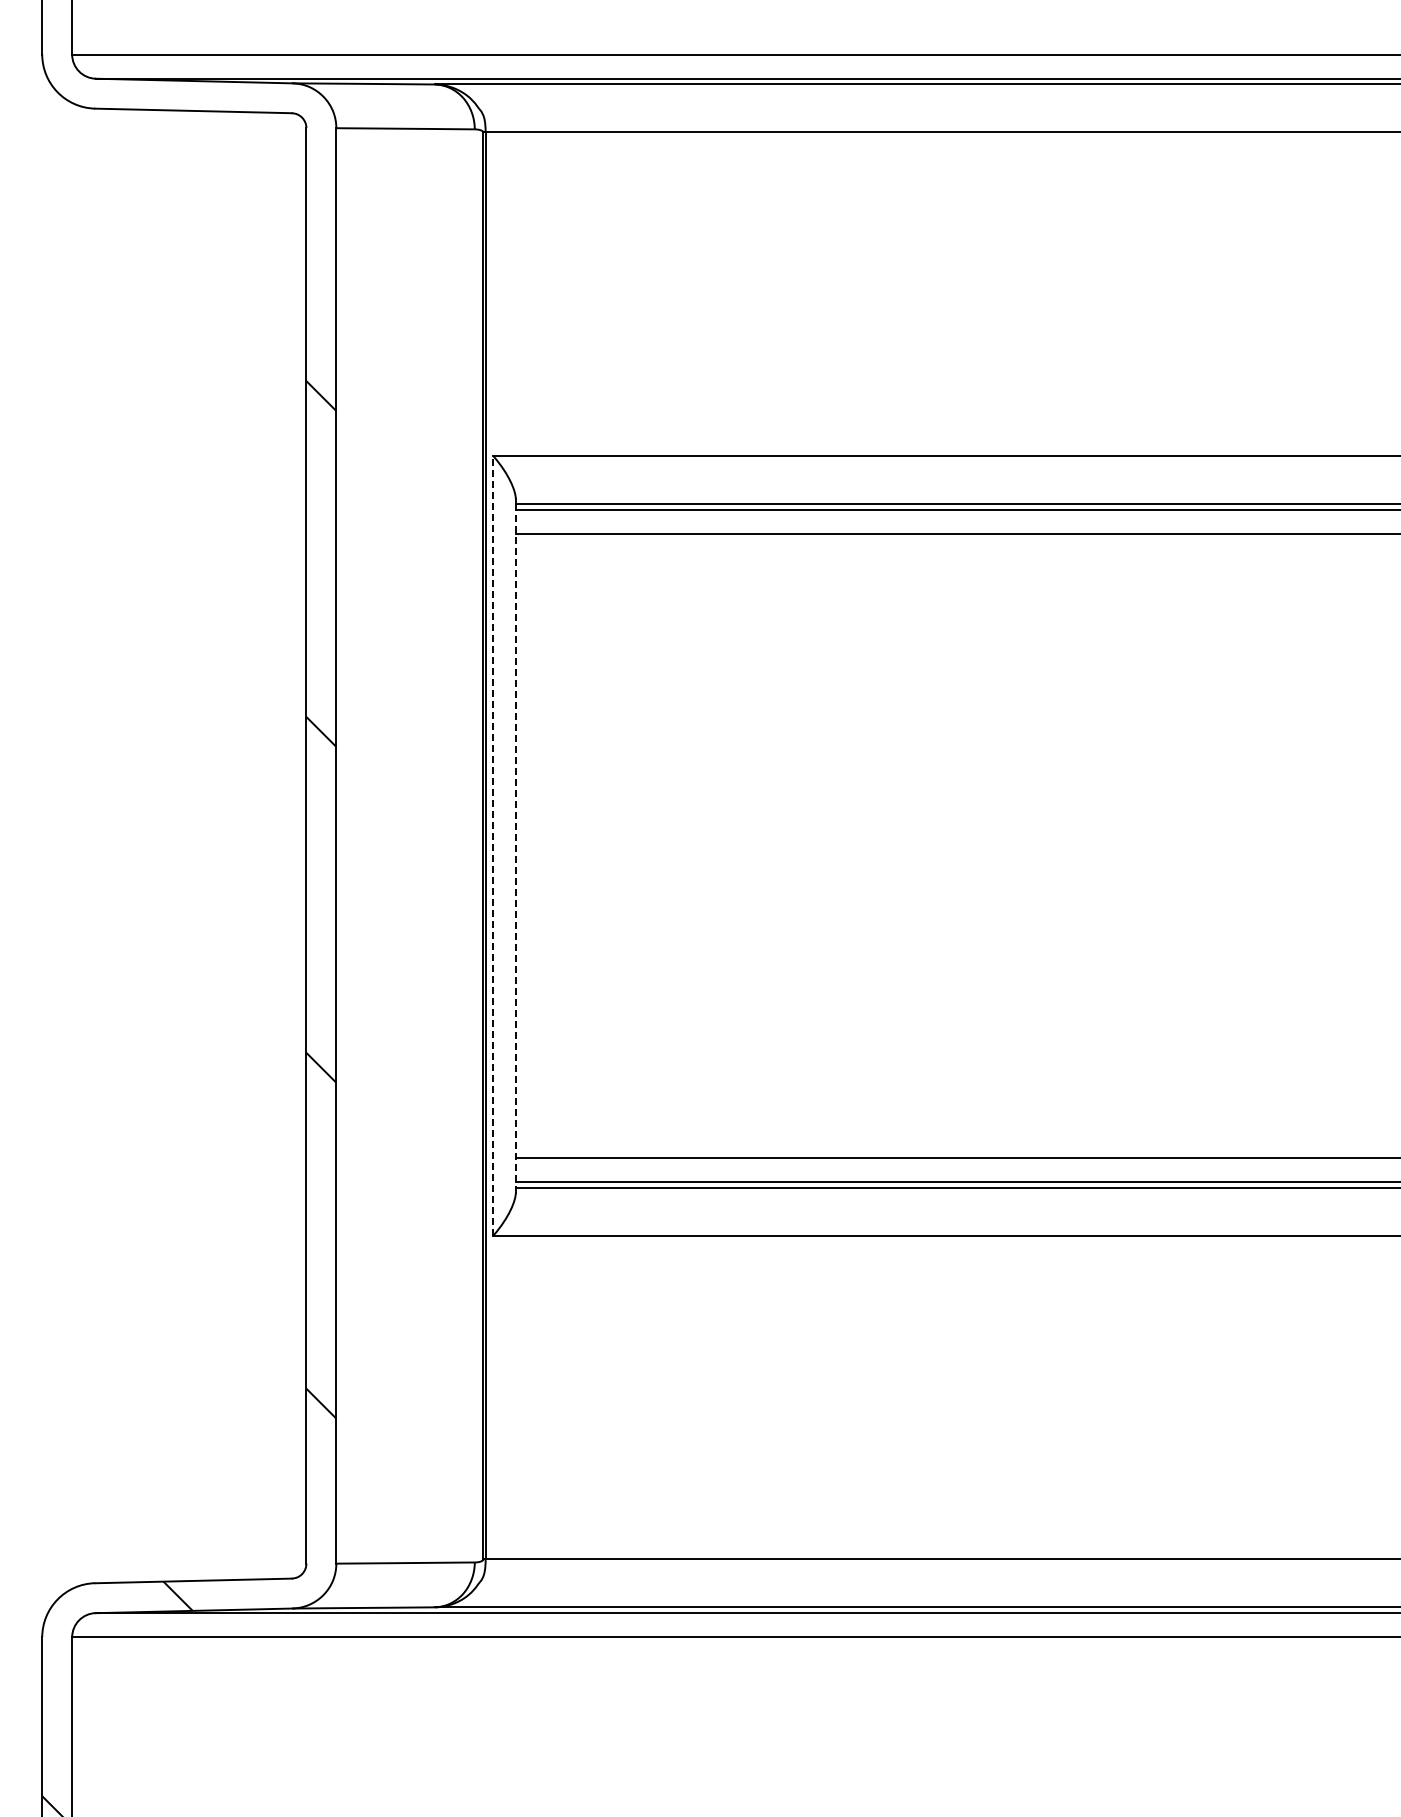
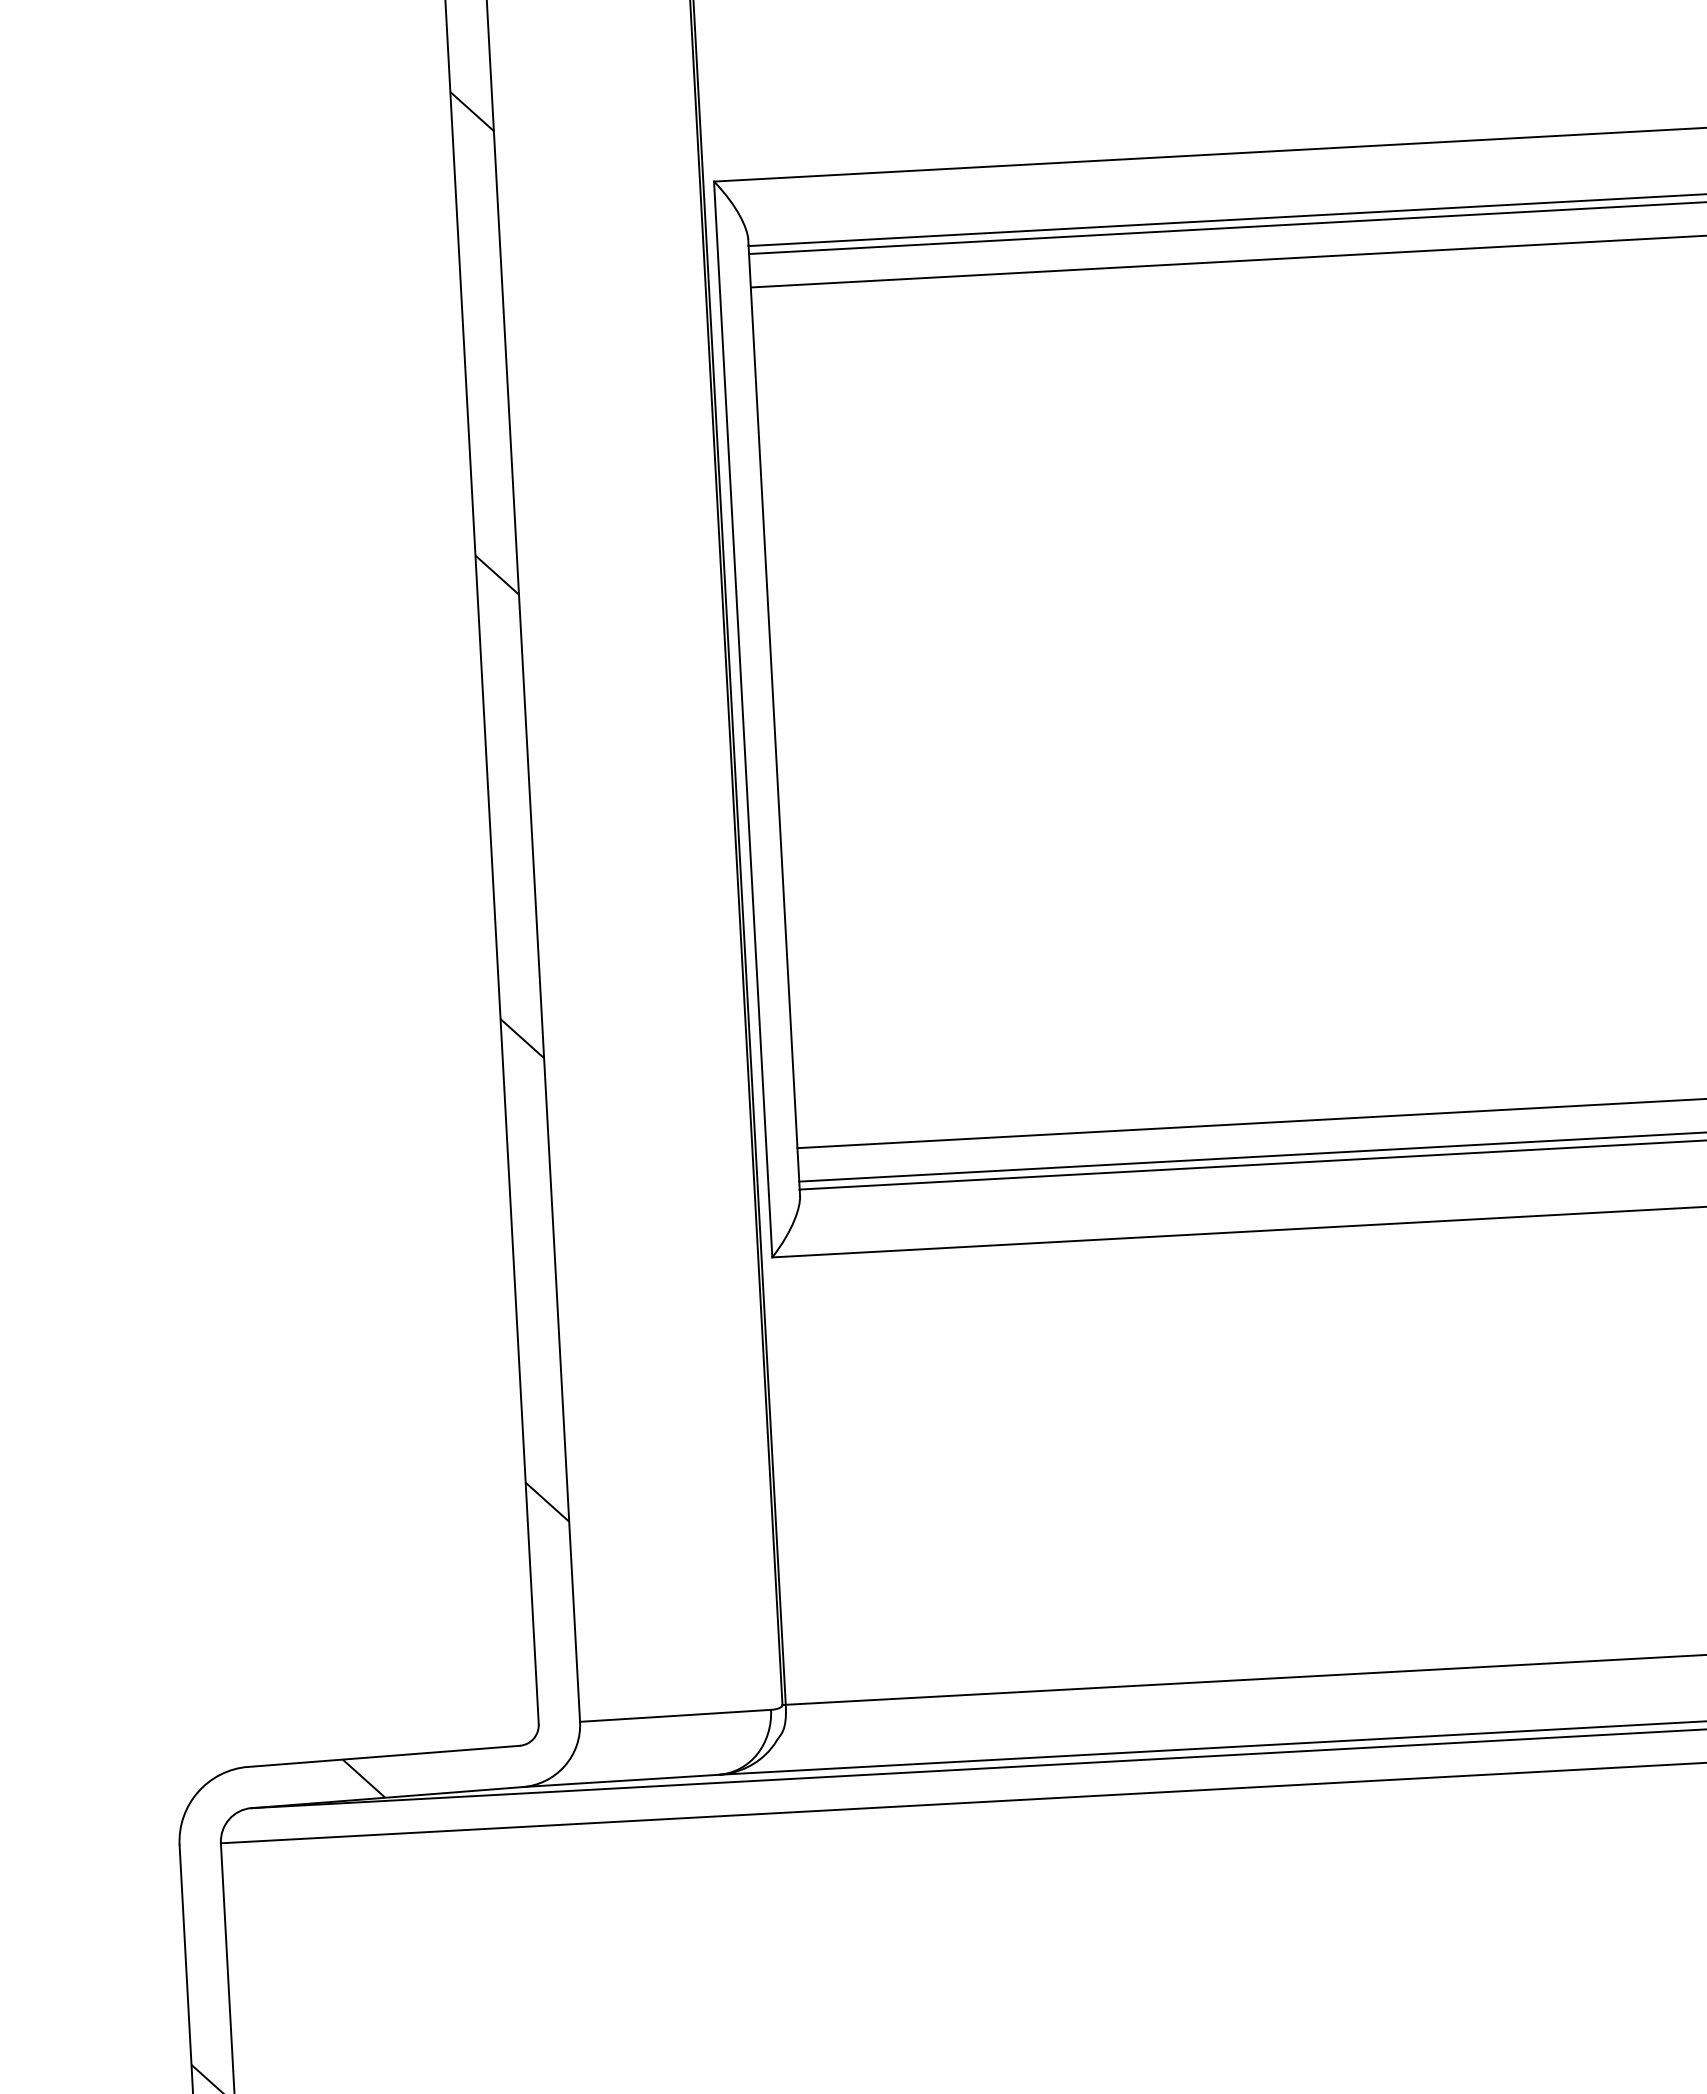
line: (493, 845) -> (743, 718), dashed -> solid
line: (515, 846) -> (773, 718), dashed -> solid

